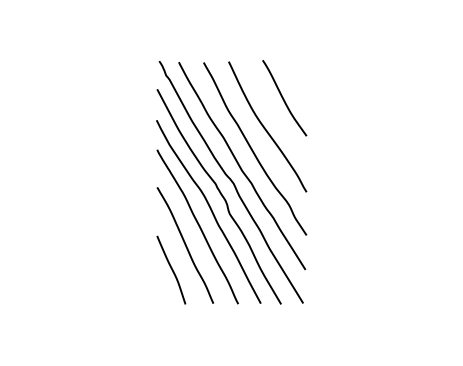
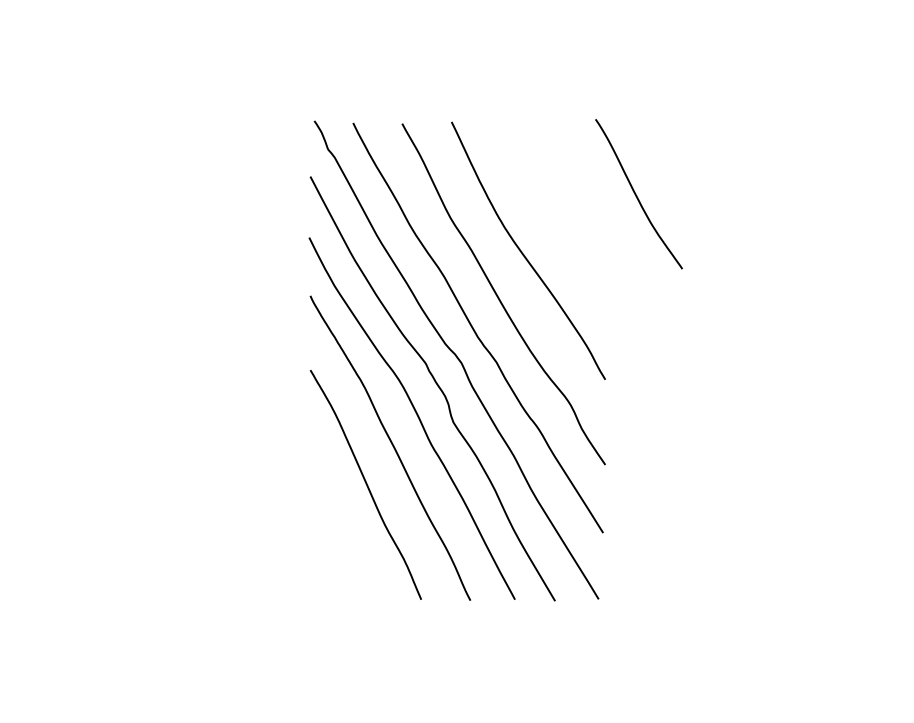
curve: (284, 98) -> (638, 194), moved
curve: (171, 269) -> (338, 532), removed

